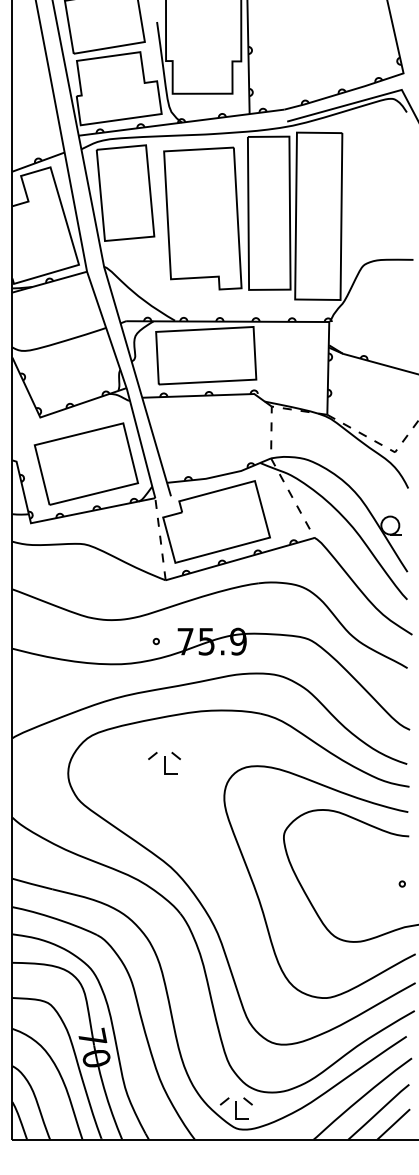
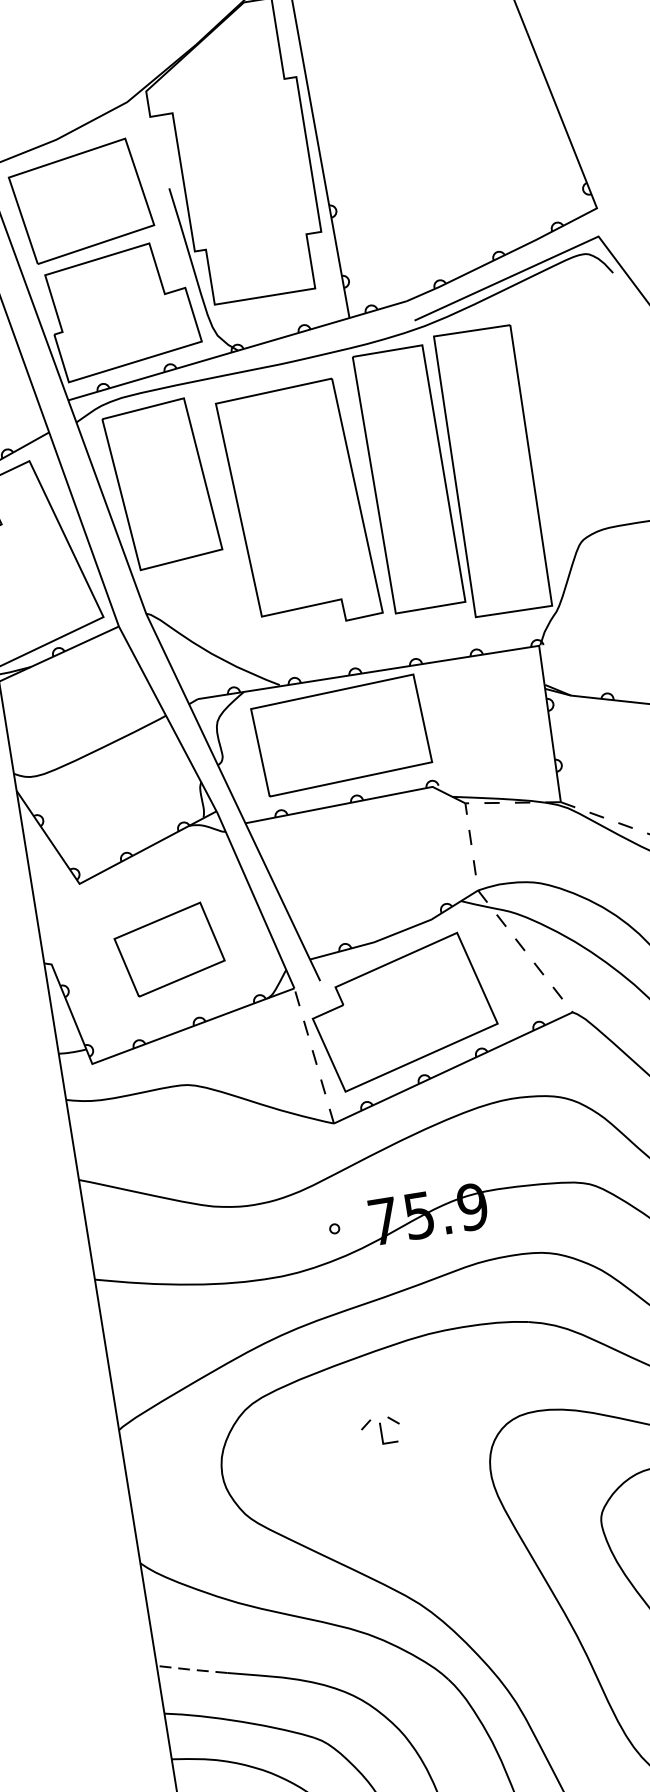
part: (86, 463) -> (169, 948), size x0.6
part: (164, 763) -> (381, 1431), size x0.7
line: (32, 884) -> (192, 1670), solid -> dashed

